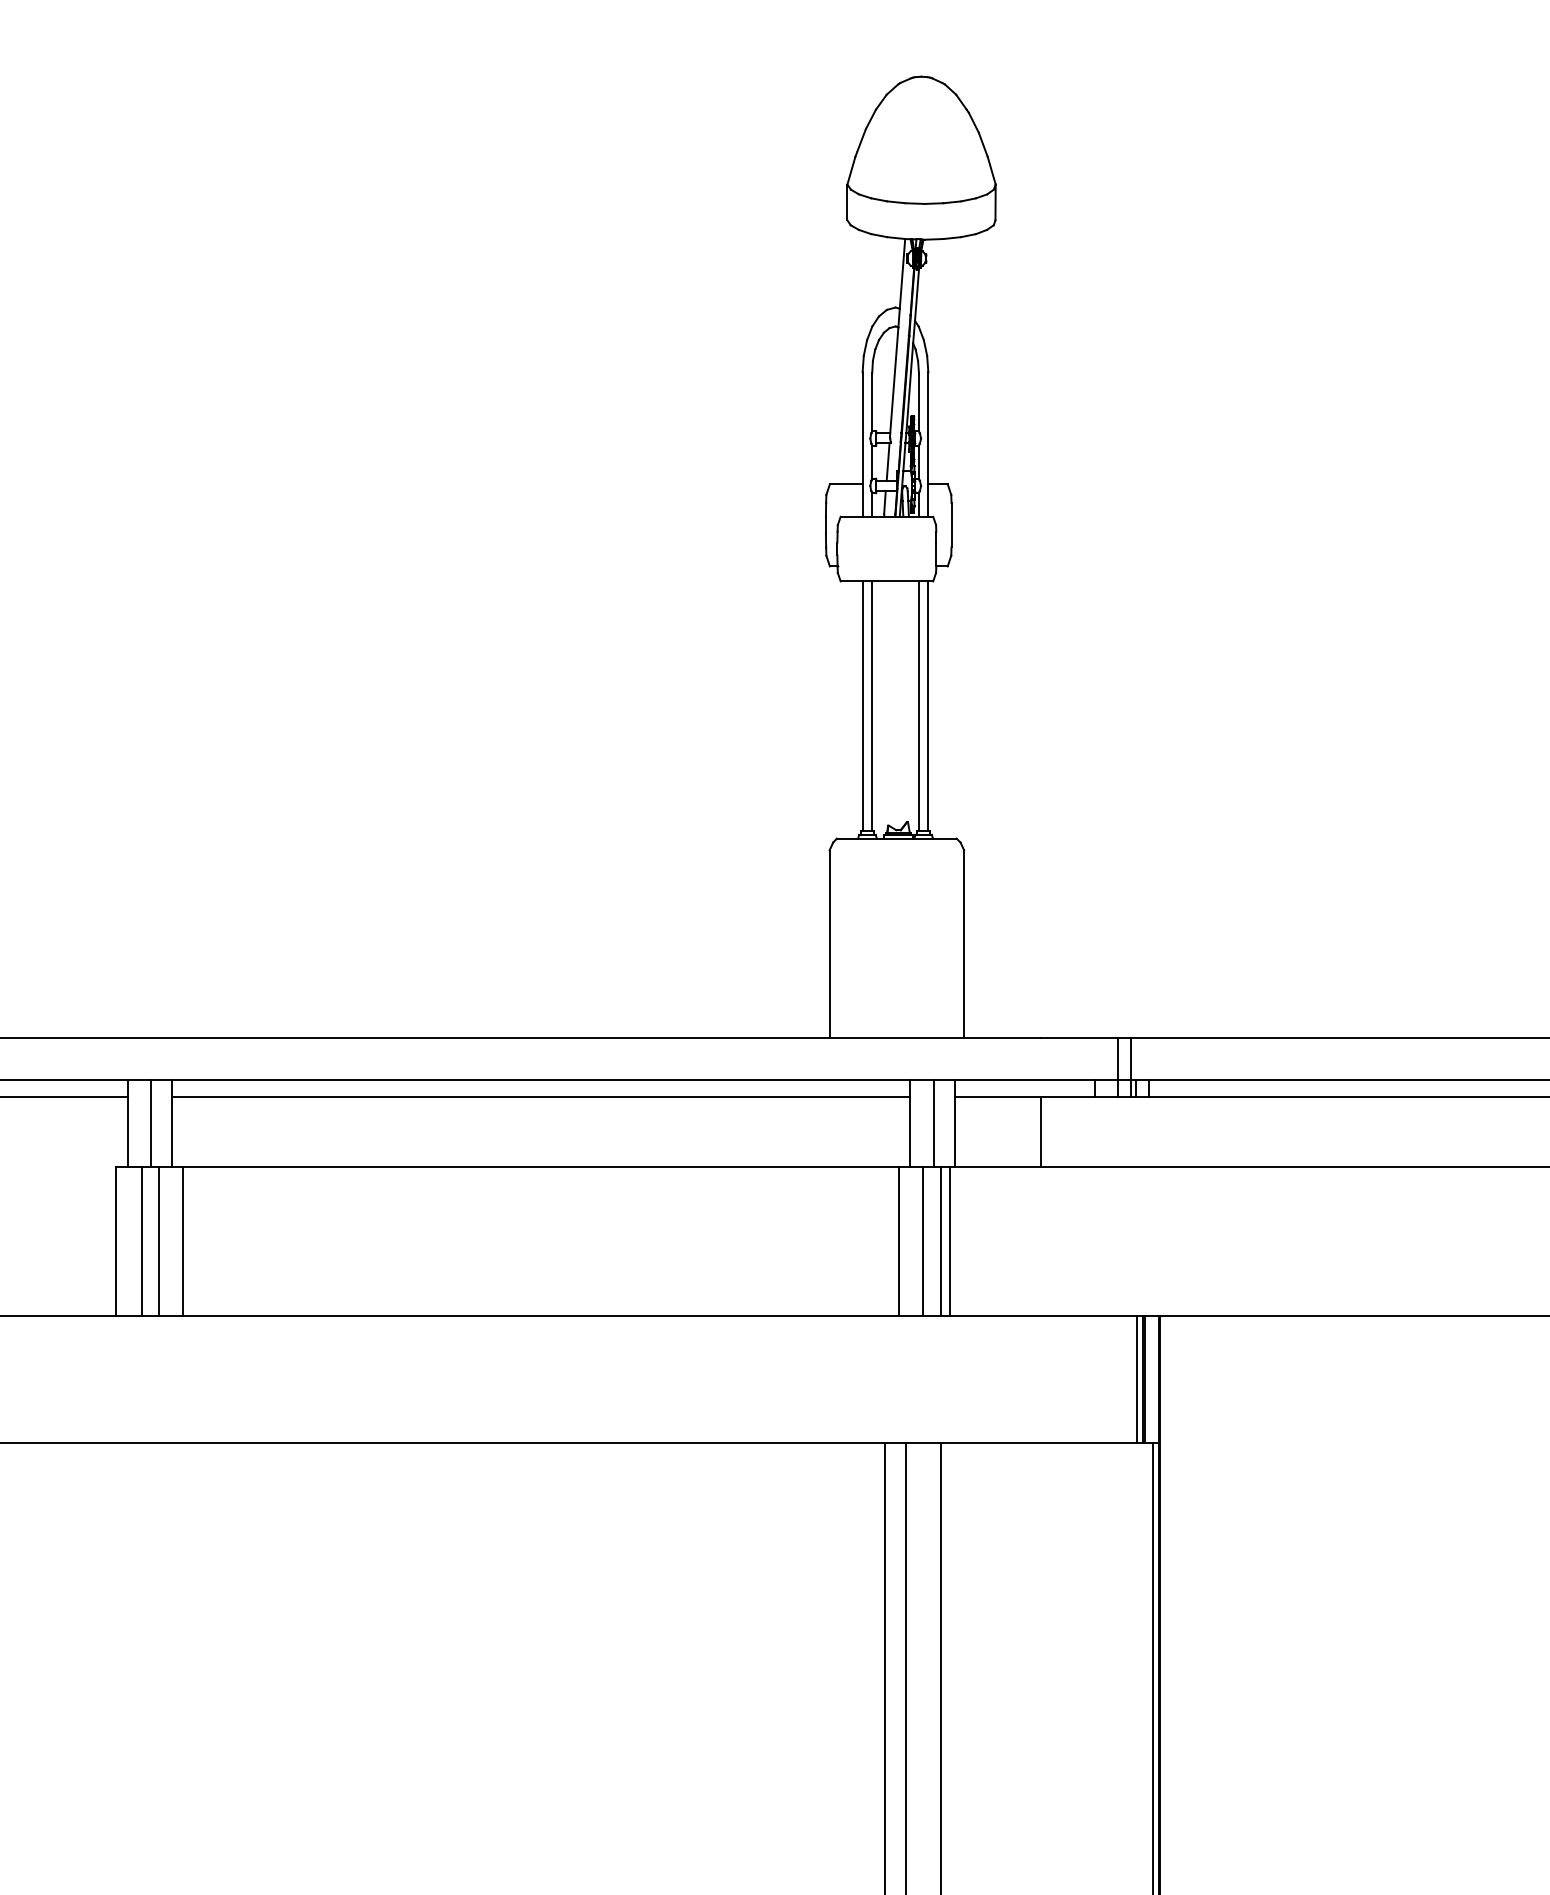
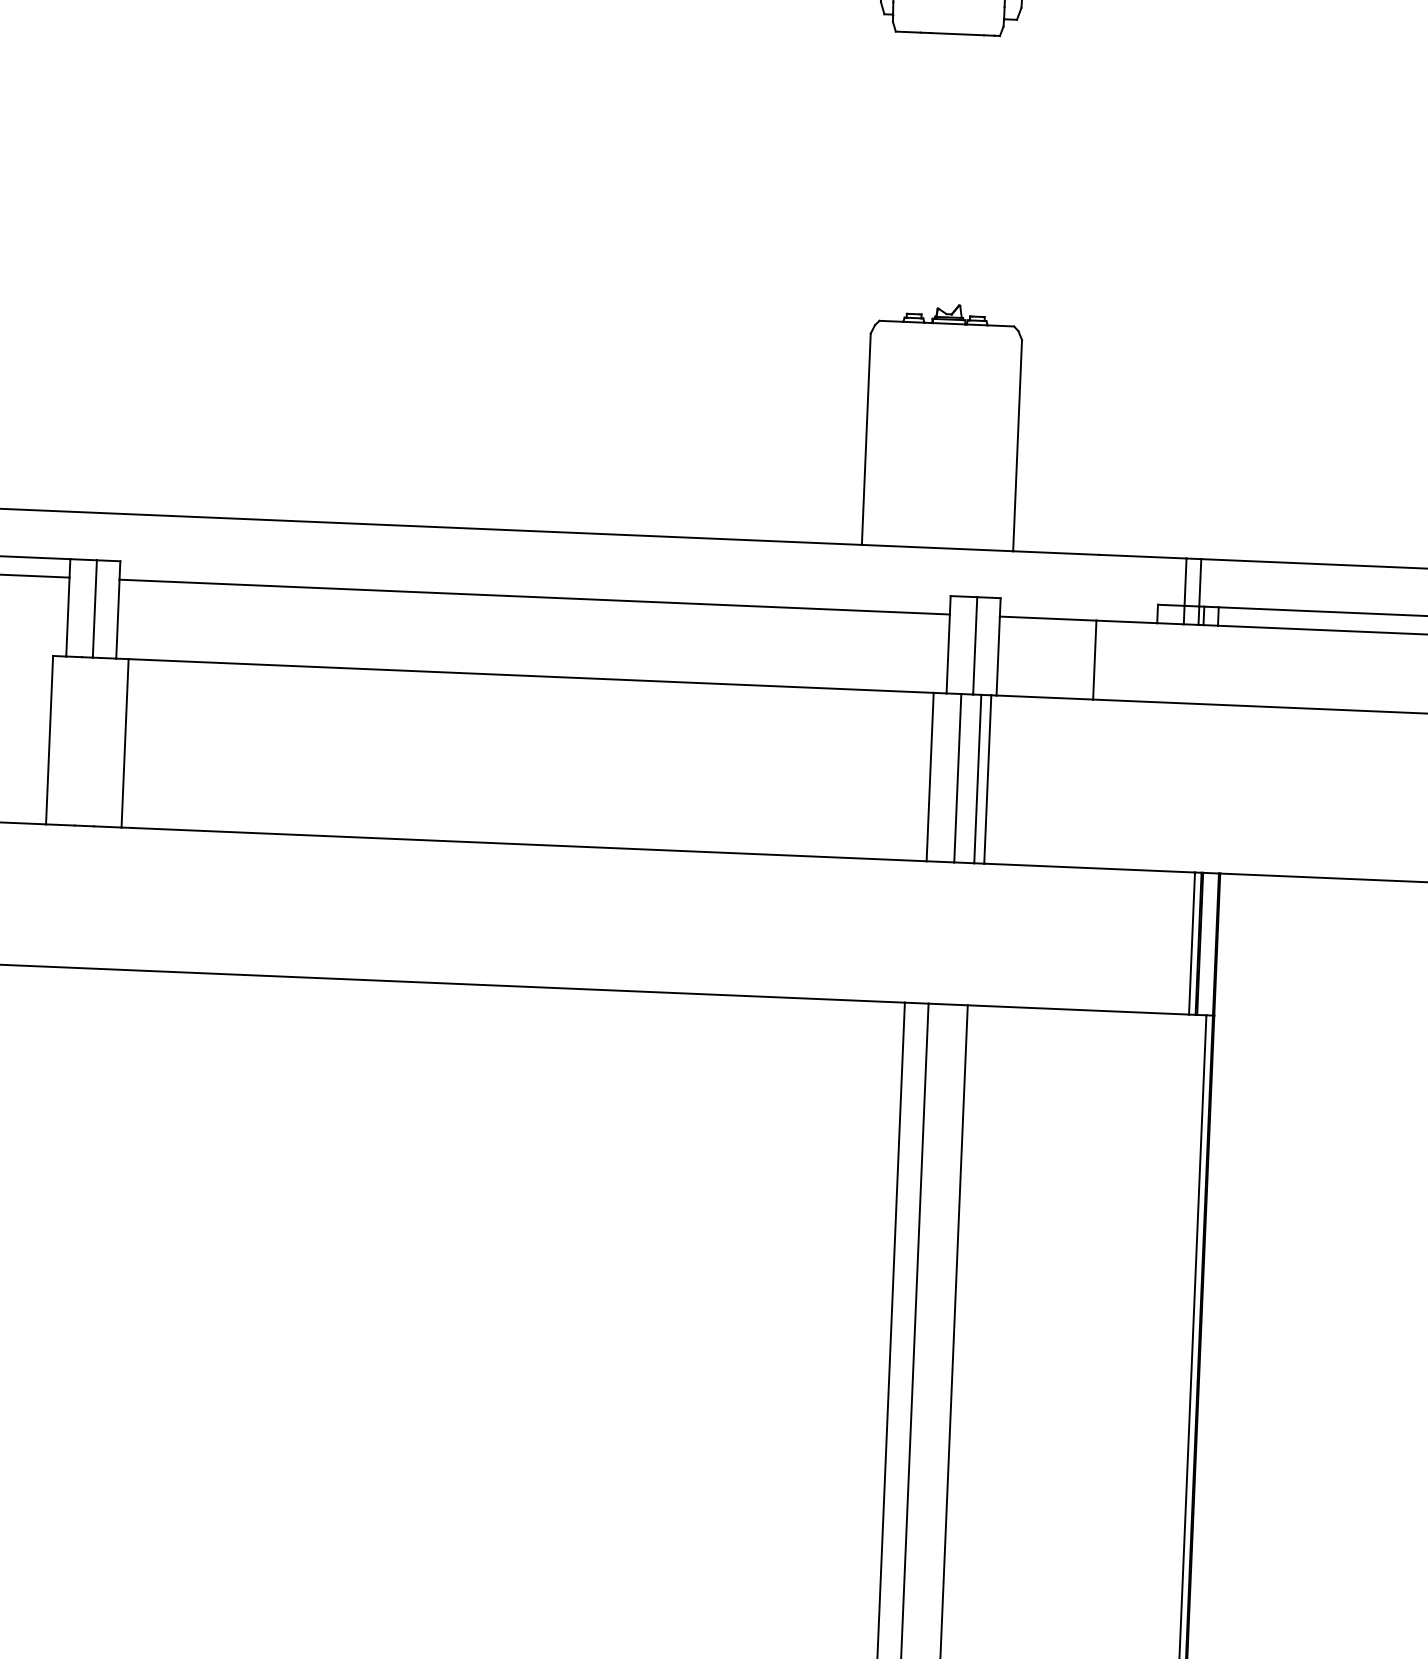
line: (862, 706) -> (914, 173), removed
line: (872, 706) -> (925, 173), removed
line: (918, 706) -> (977, 176), removed
line: (928, 706) -> (988, 176), removed
line: (541, 1080) -> (535, 579), removed
line: (1024, 1080) -> (1079, 601), removed
line: (141, 1241) -> (78, 741), removed
line: (158, 1241) -> (97, 742), removed

